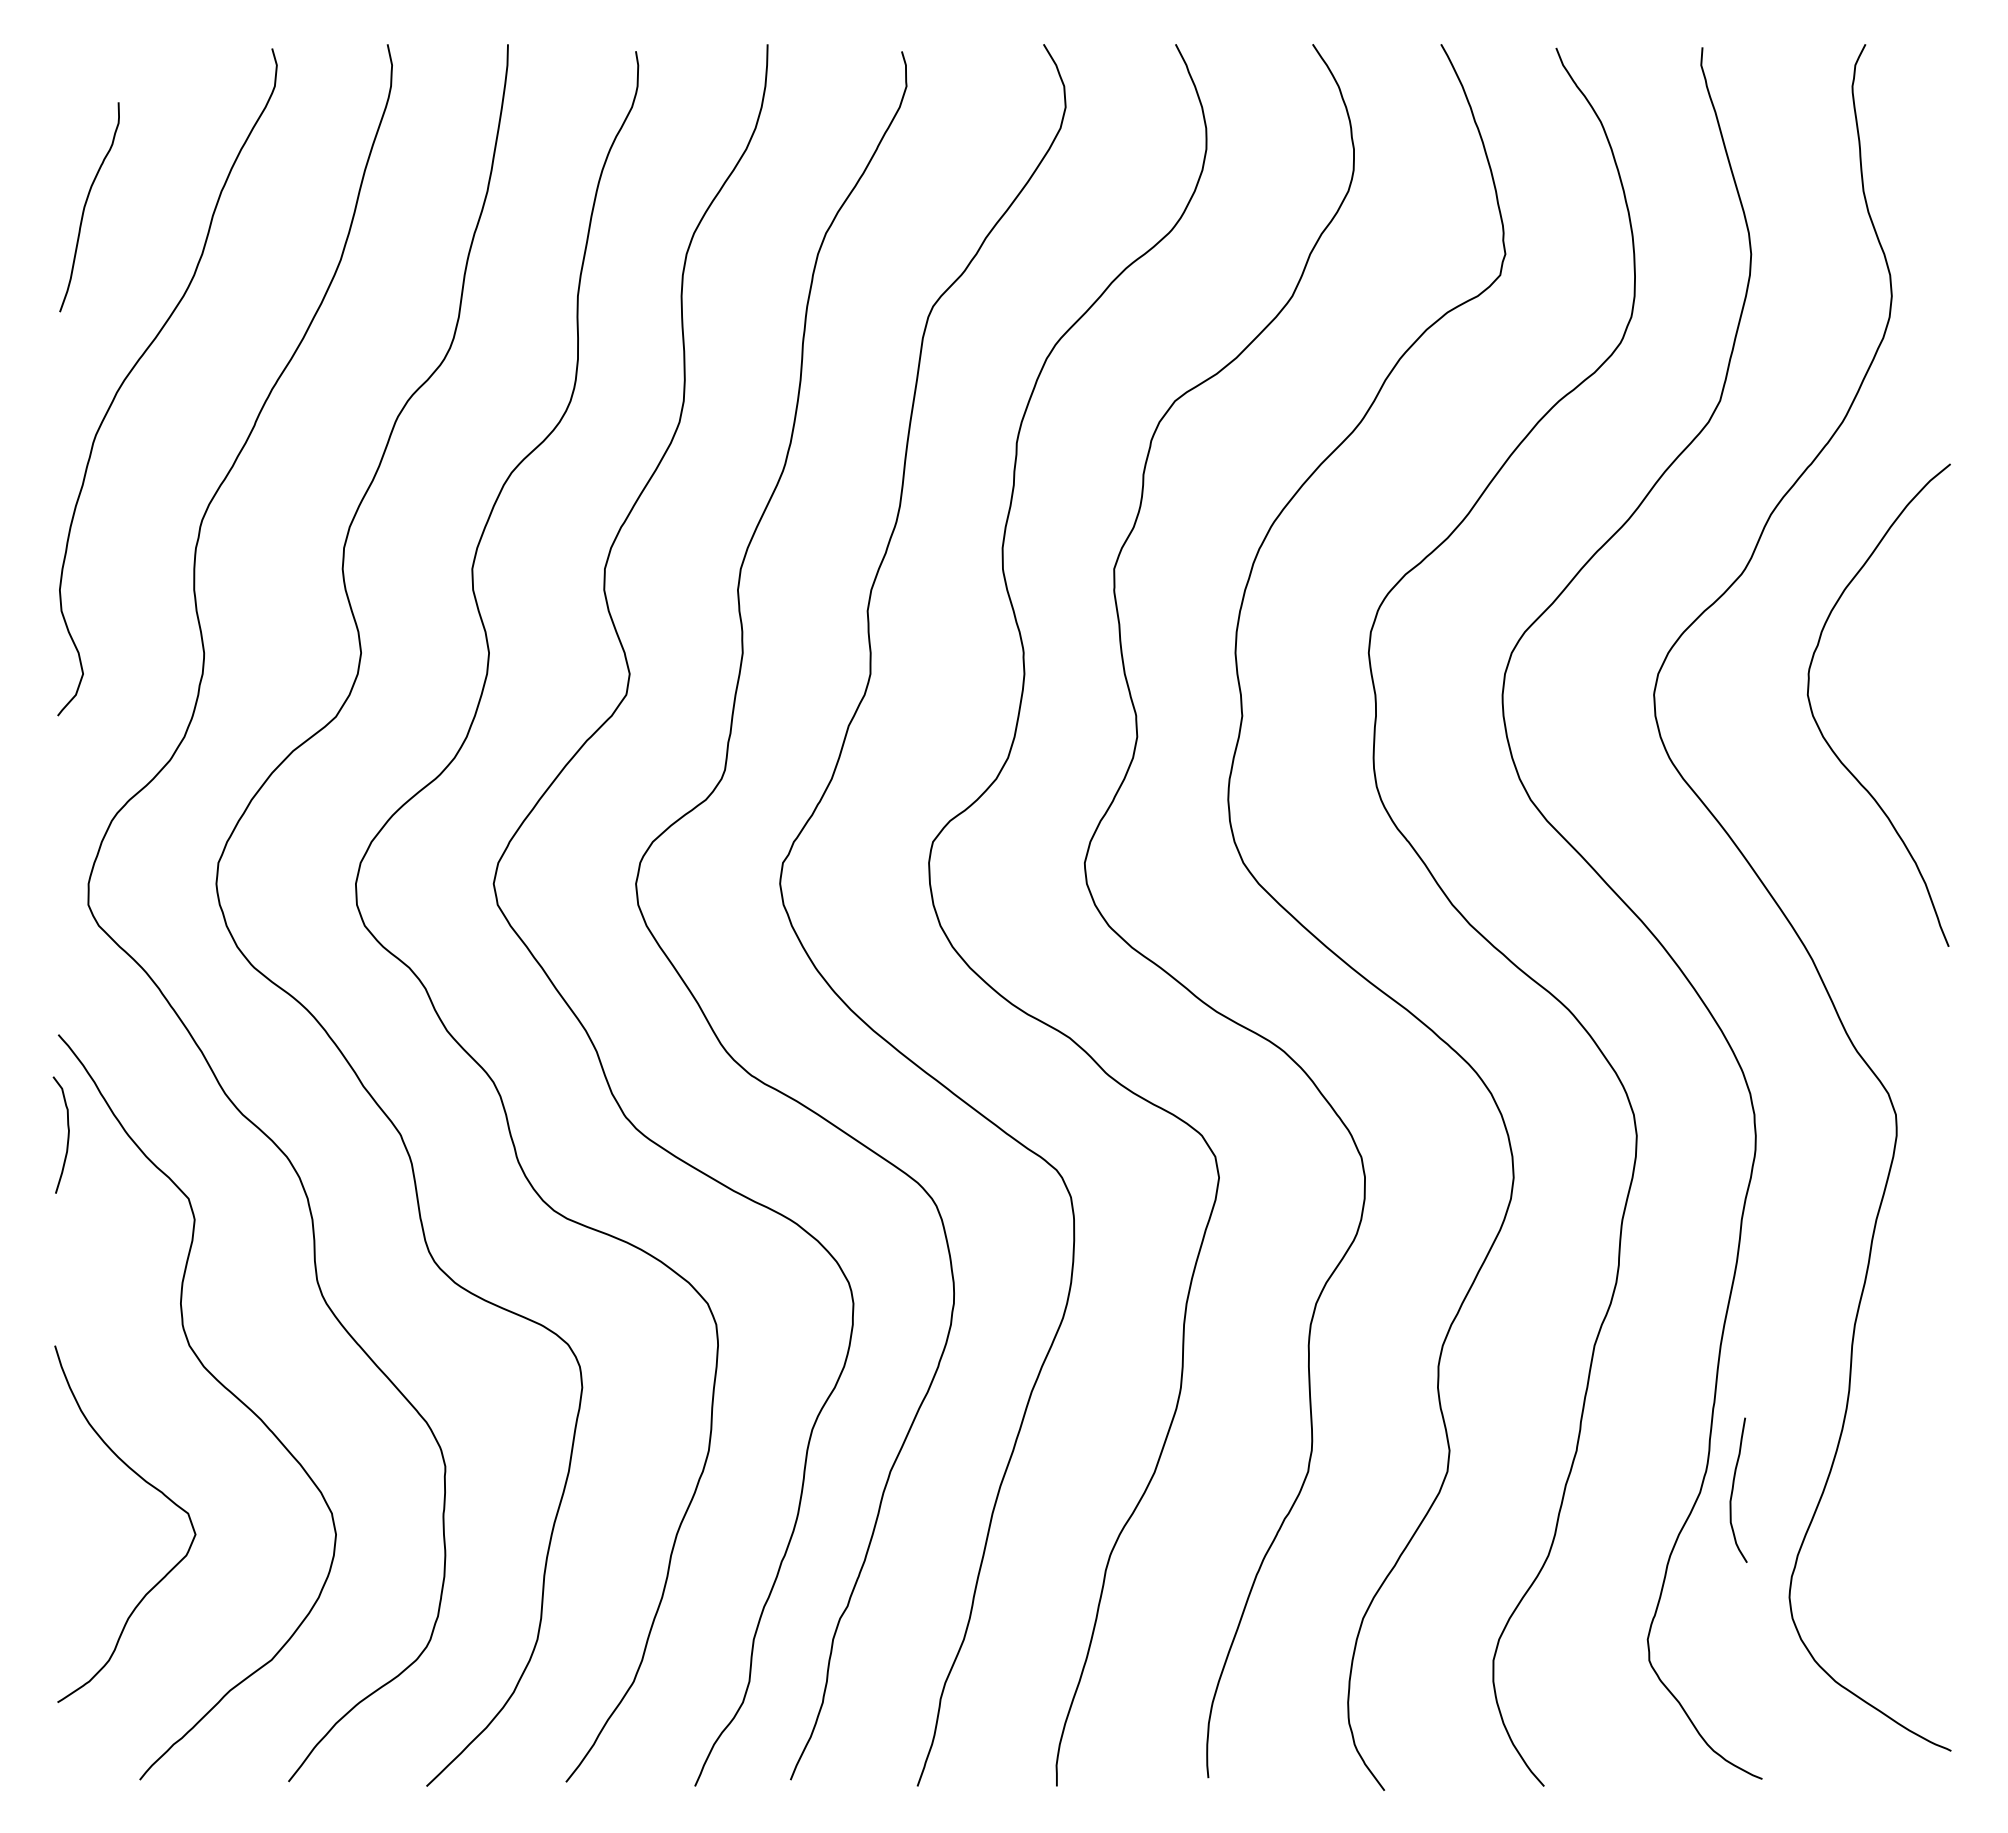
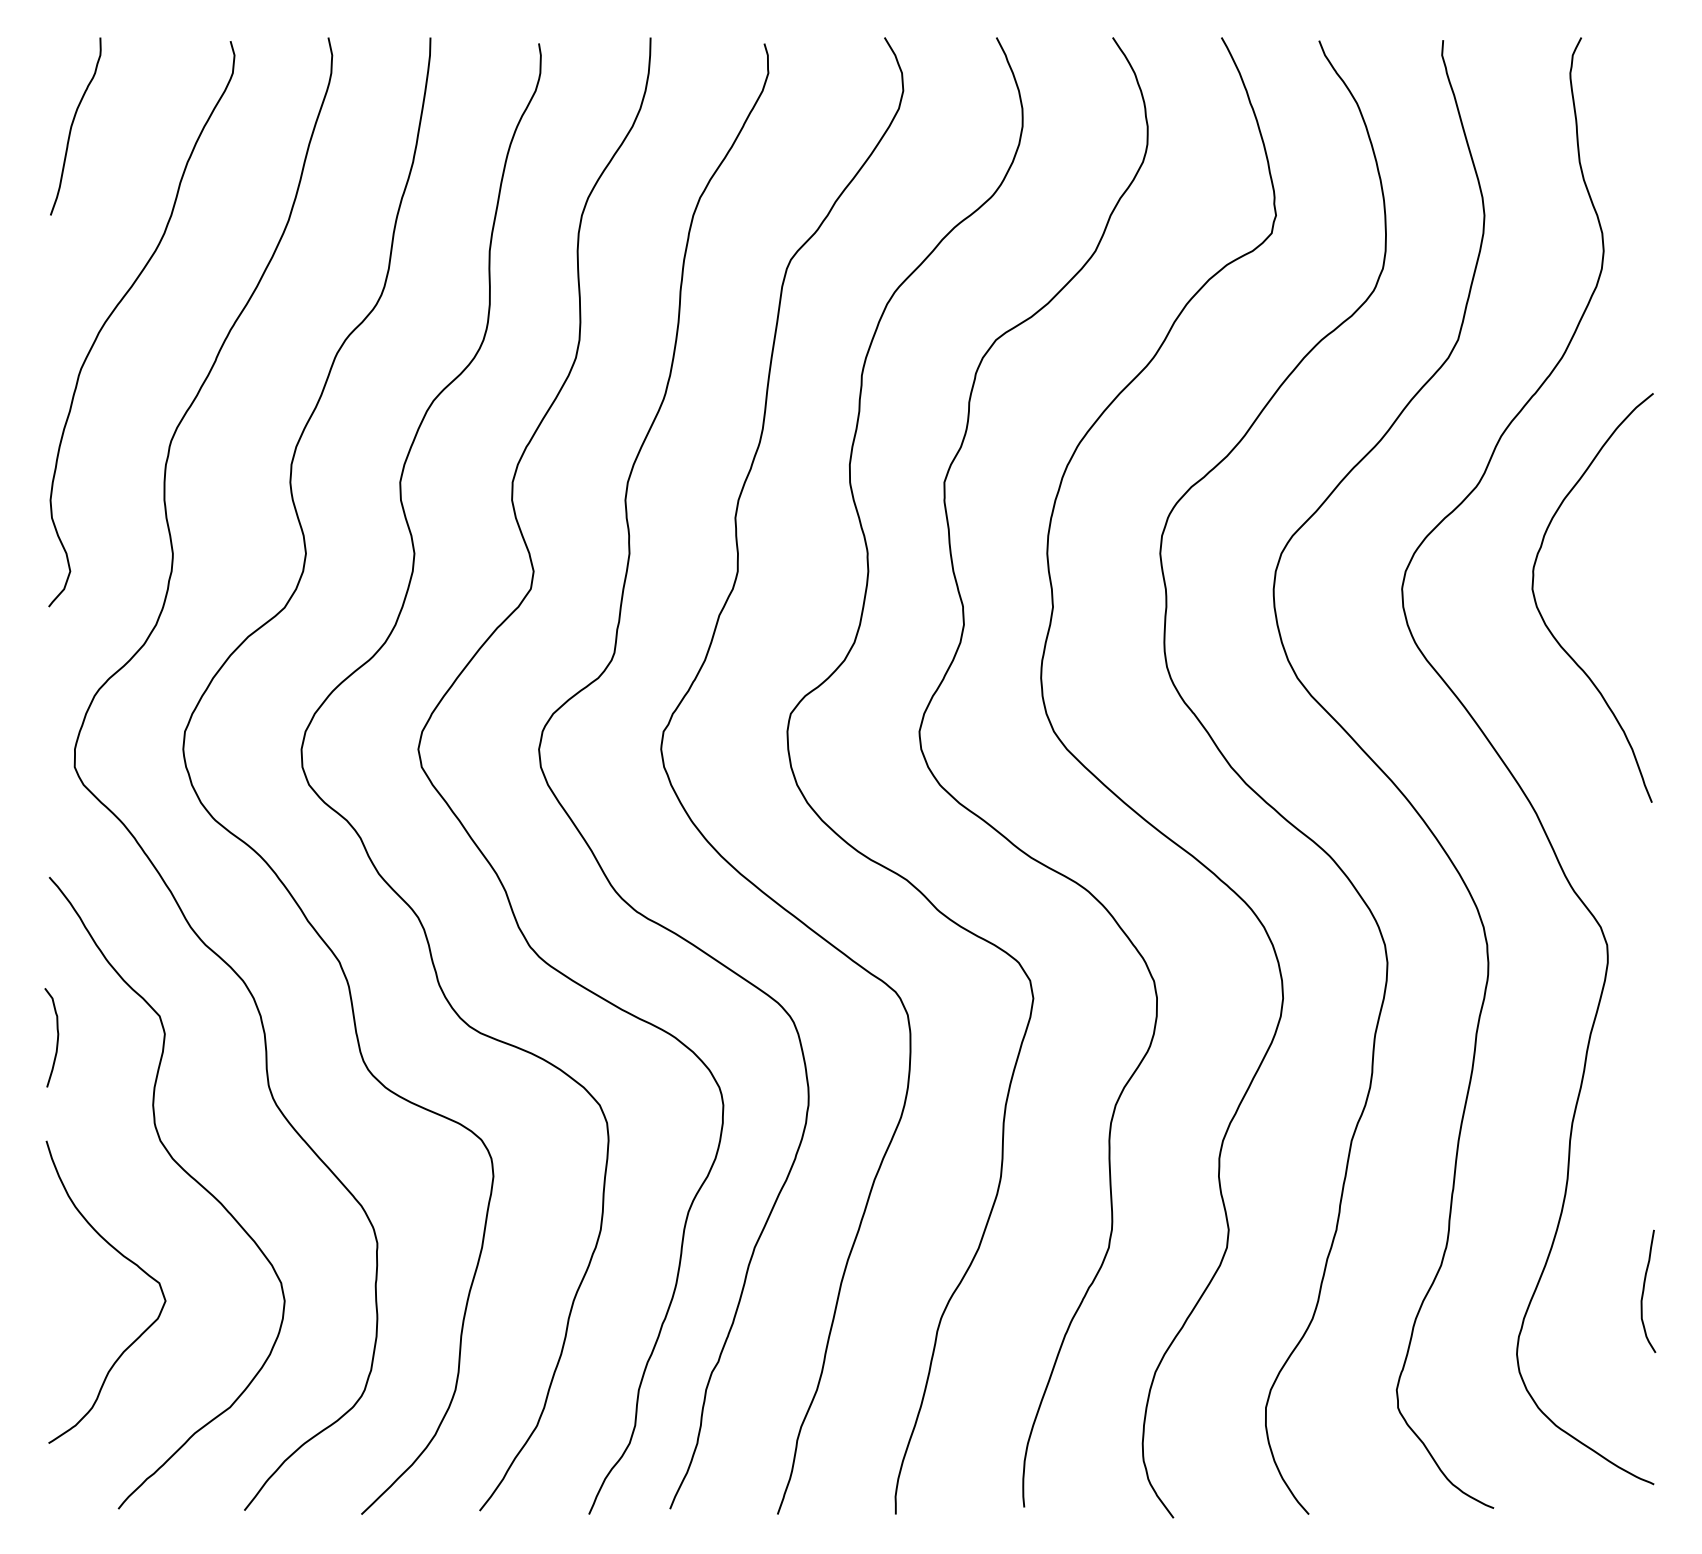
curve: (85, 207) -> (72, 126), moved
curve: (67, 1134) -> (57, 1037), moved
curve: (1733, 1489) -> (1644, 1290), moved

